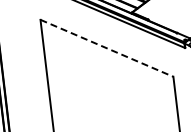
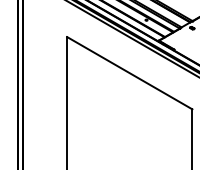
line: (107, 48) -> (130, 73), dashed -> solid

